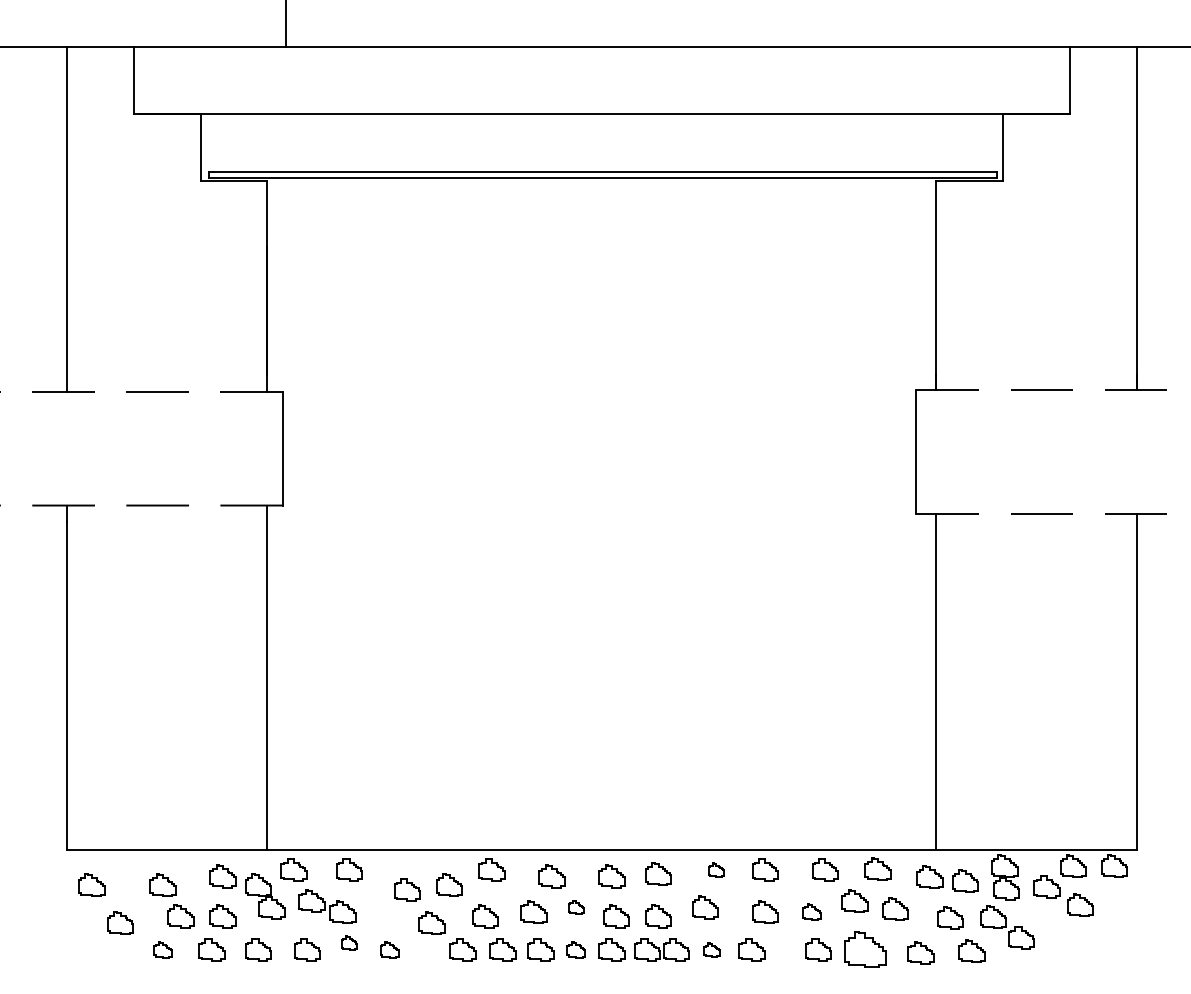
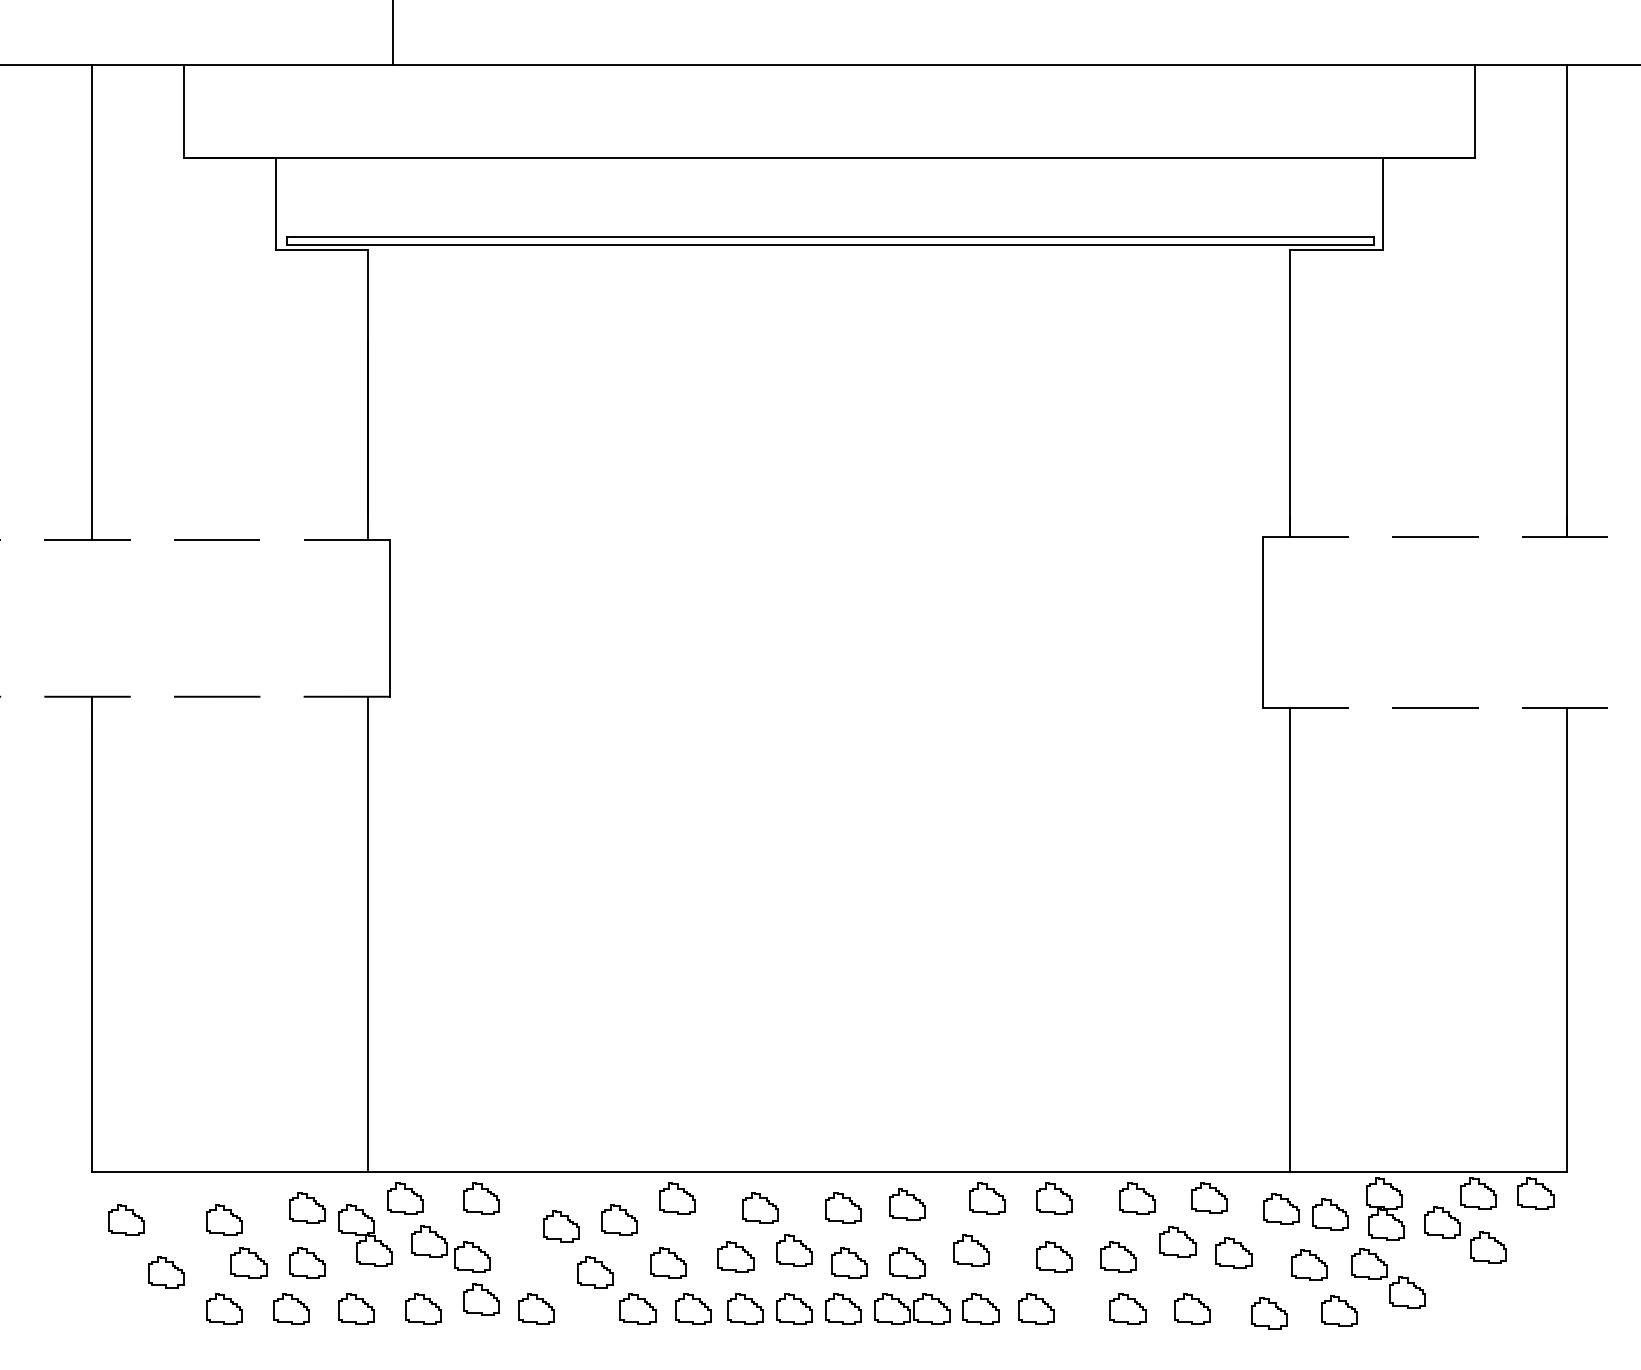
part: (716, 869) -> (987, 1198), size x1.67
part: (576, 907) -> (794, 1250), size x1.67
part: (811, 911) -> (1118, 1256), size x1.43
part: (349, 942) -> (481, 1298), size x1.67
part: (162, 949) -> (223, 1308), size x1.43
part: (389, 949) -> (536, 1308), size x1.43
part: (576, 949) -> (794, 1308), size x1.43
part: (711, 949) -> (980, 1308), size x1.67
part: (865, 949) -> (1192, 1308), size x0.62

